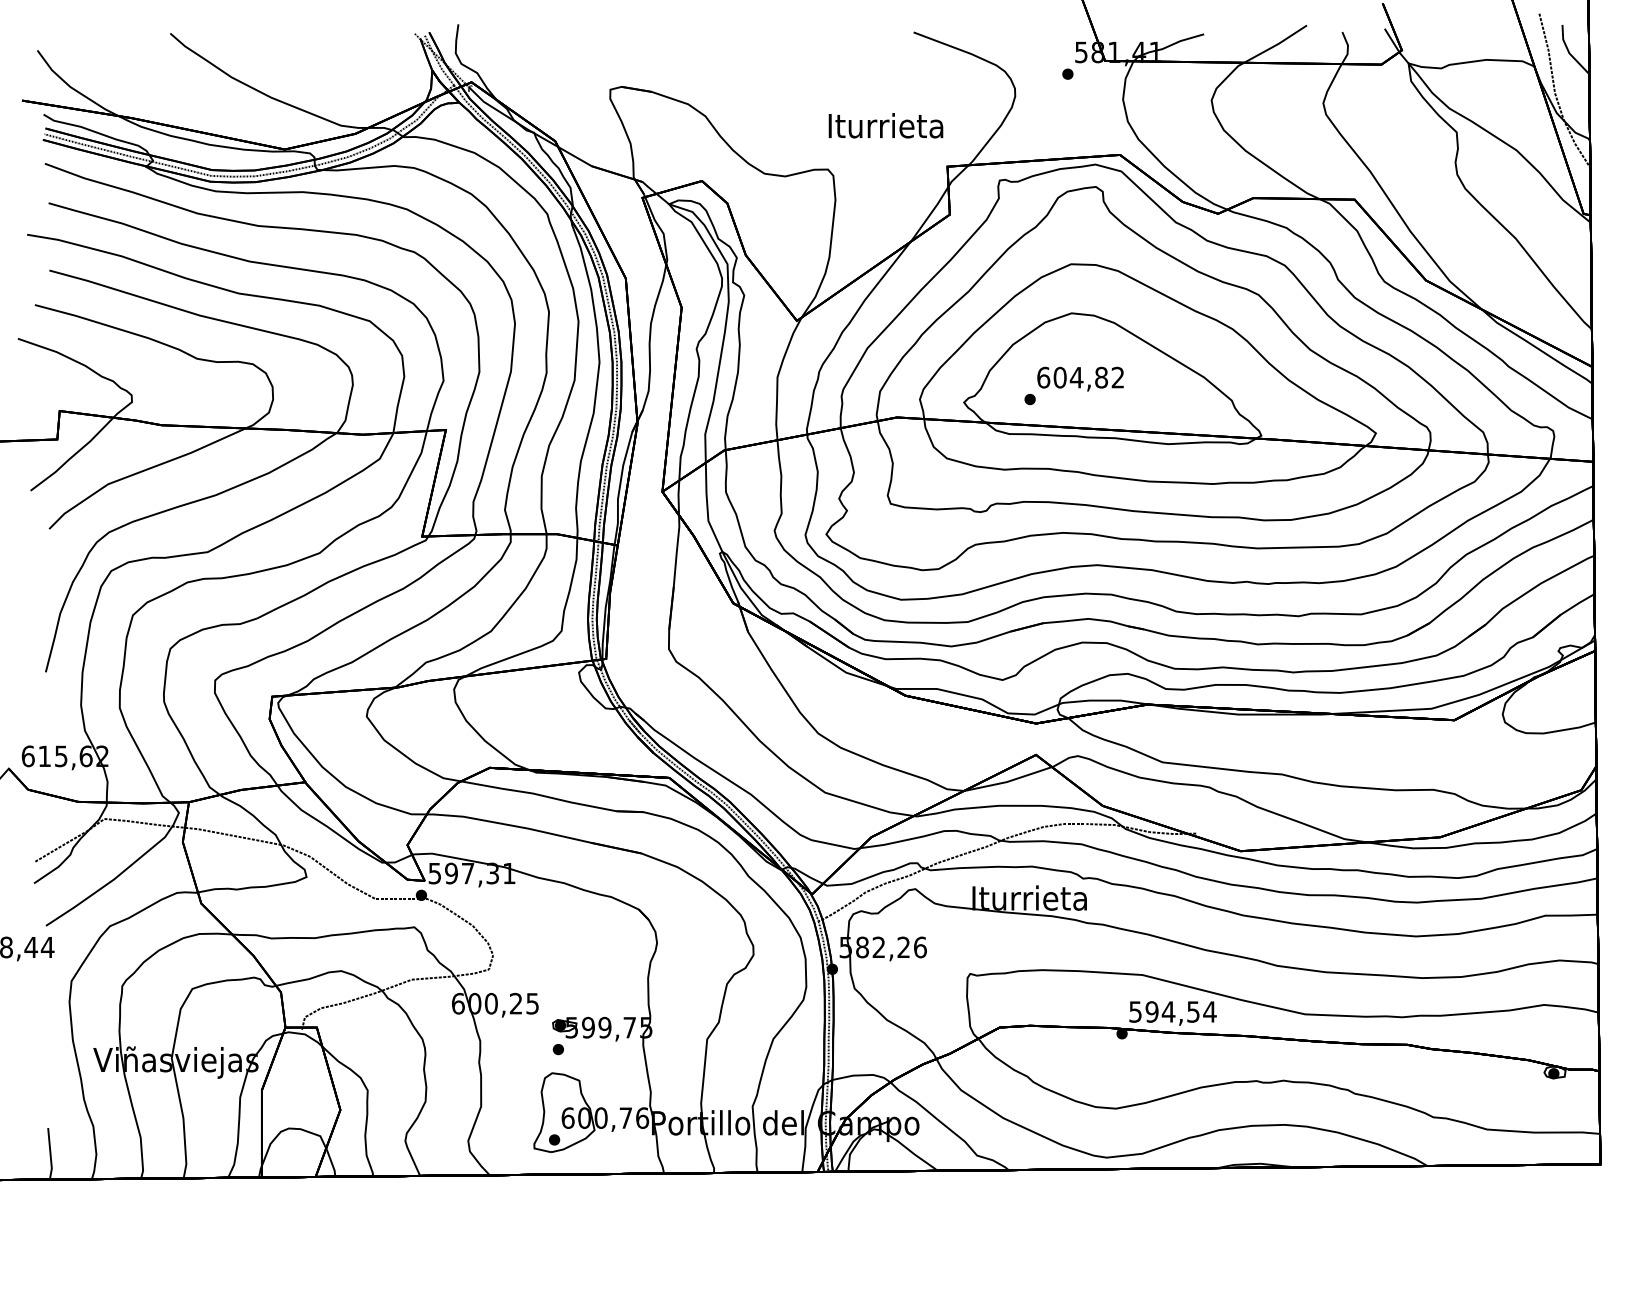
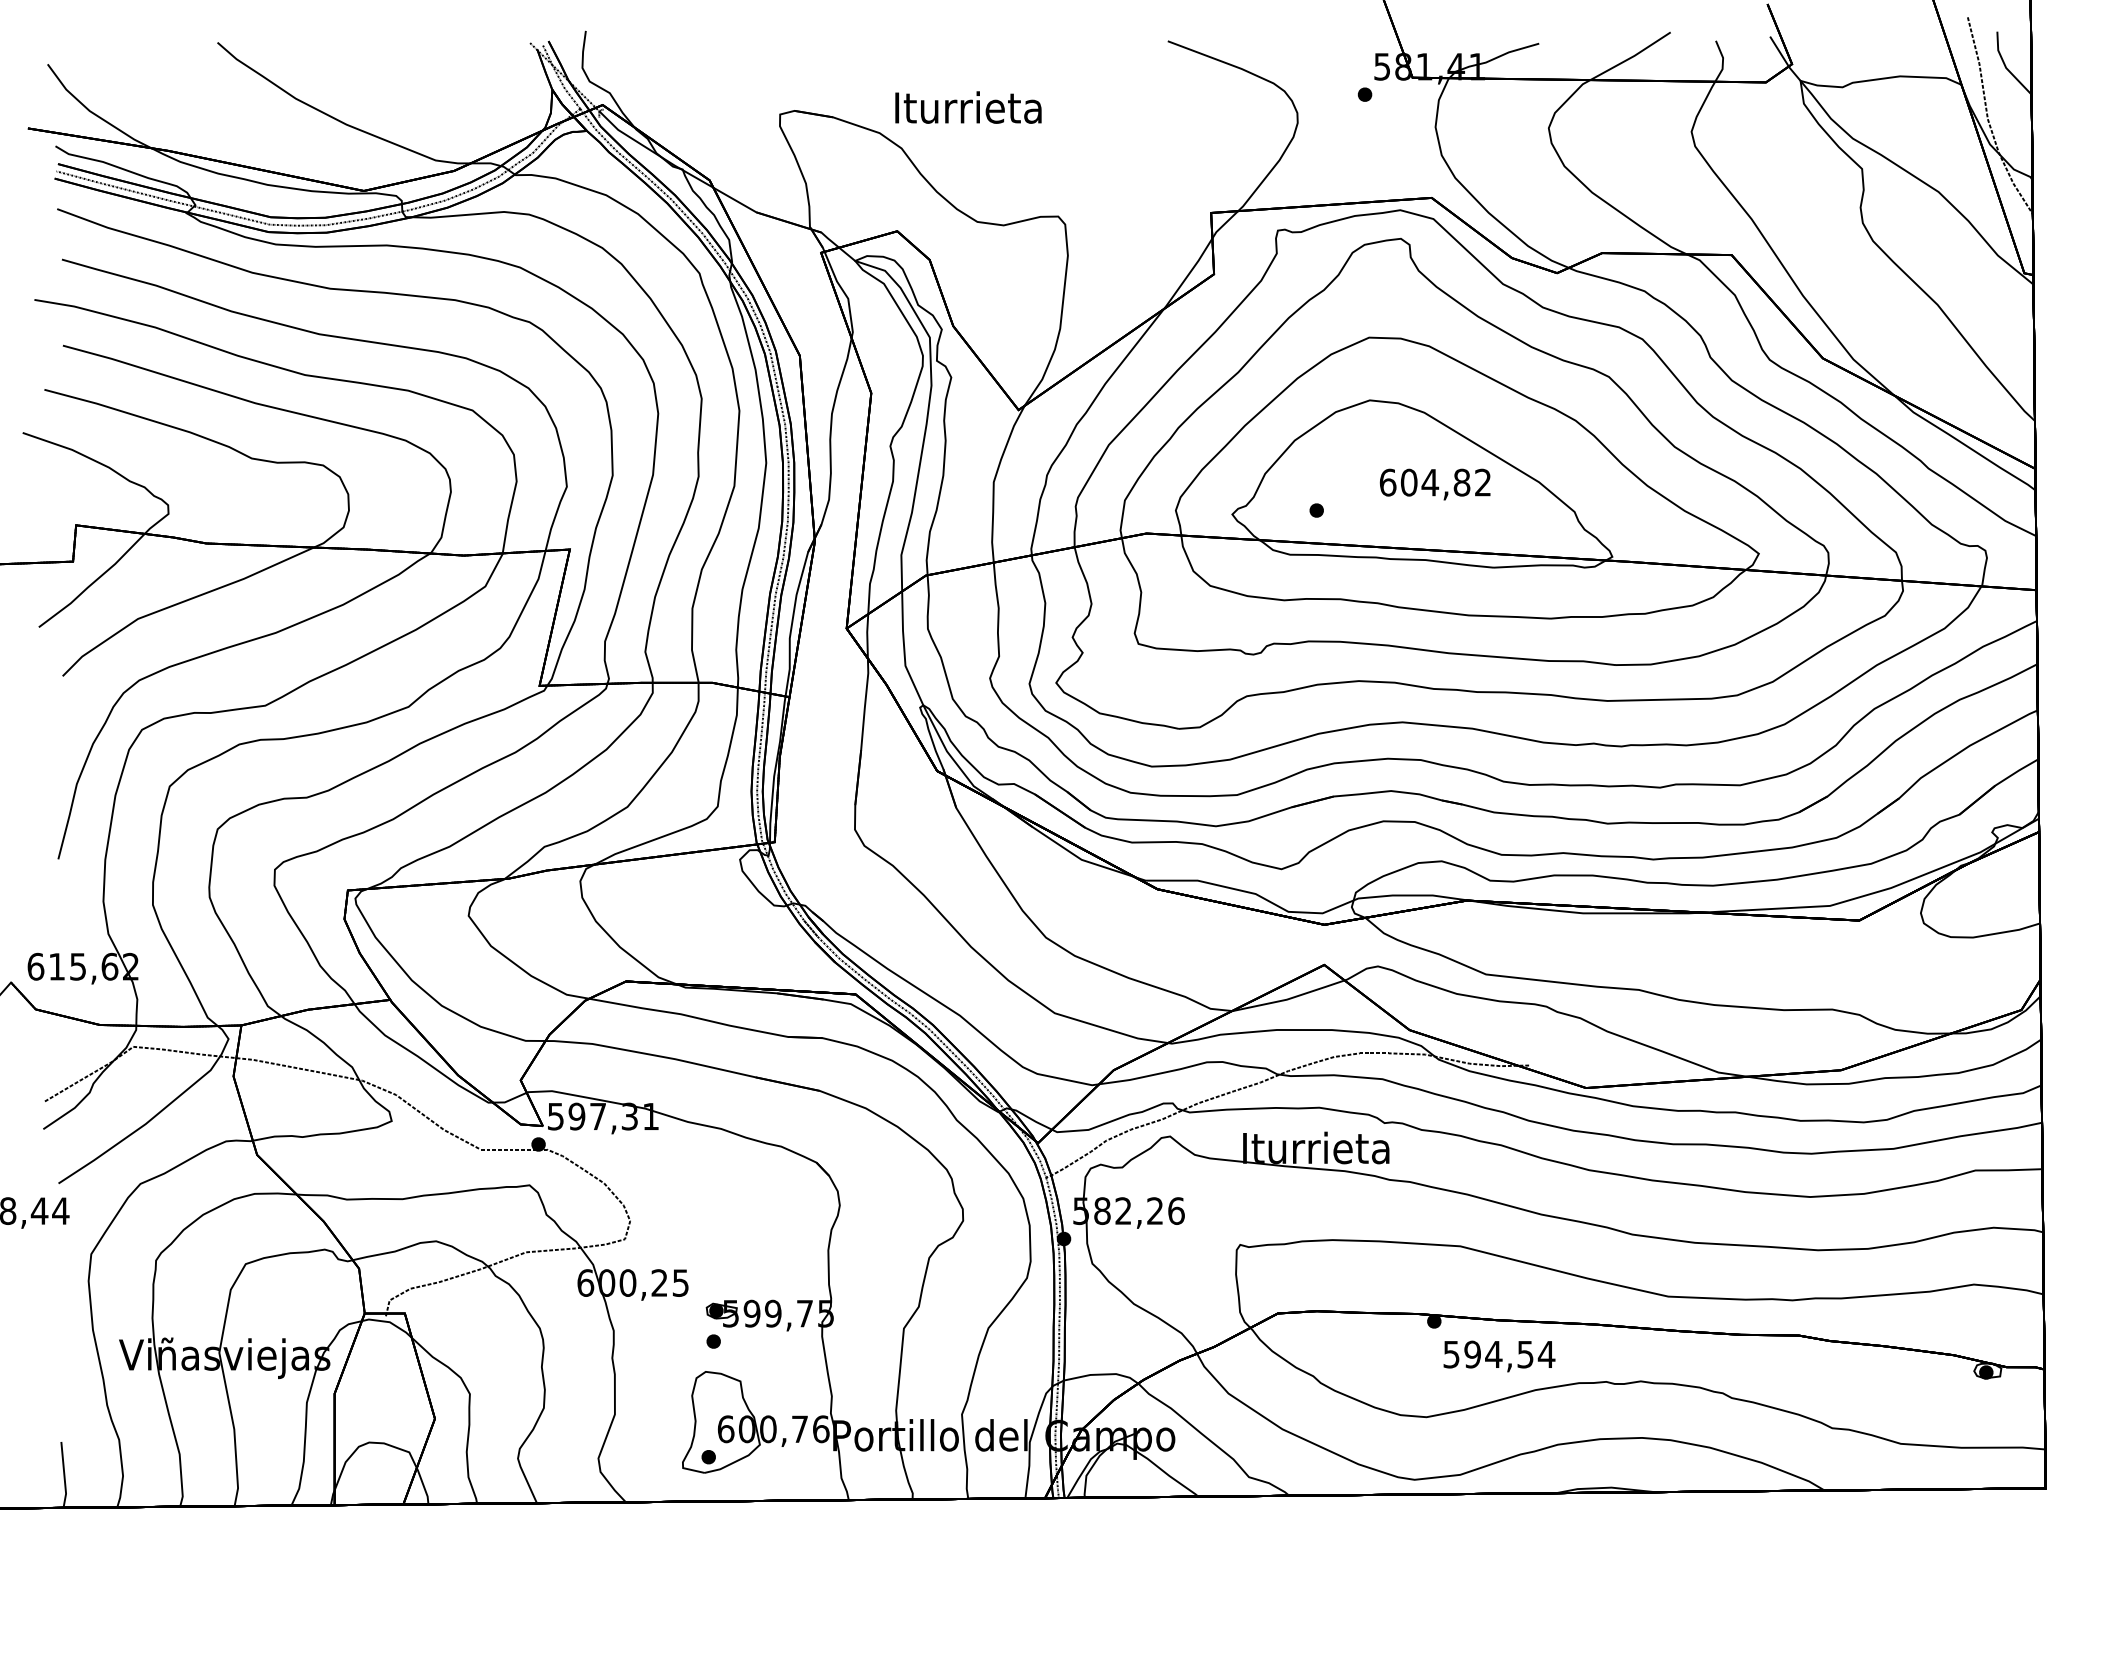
text: (886, 125) -> (968, 107), moved
text: (1079, 379) -> (1434, 484), moved
text: (1173, 1013) -> (1499, 1356), moved

